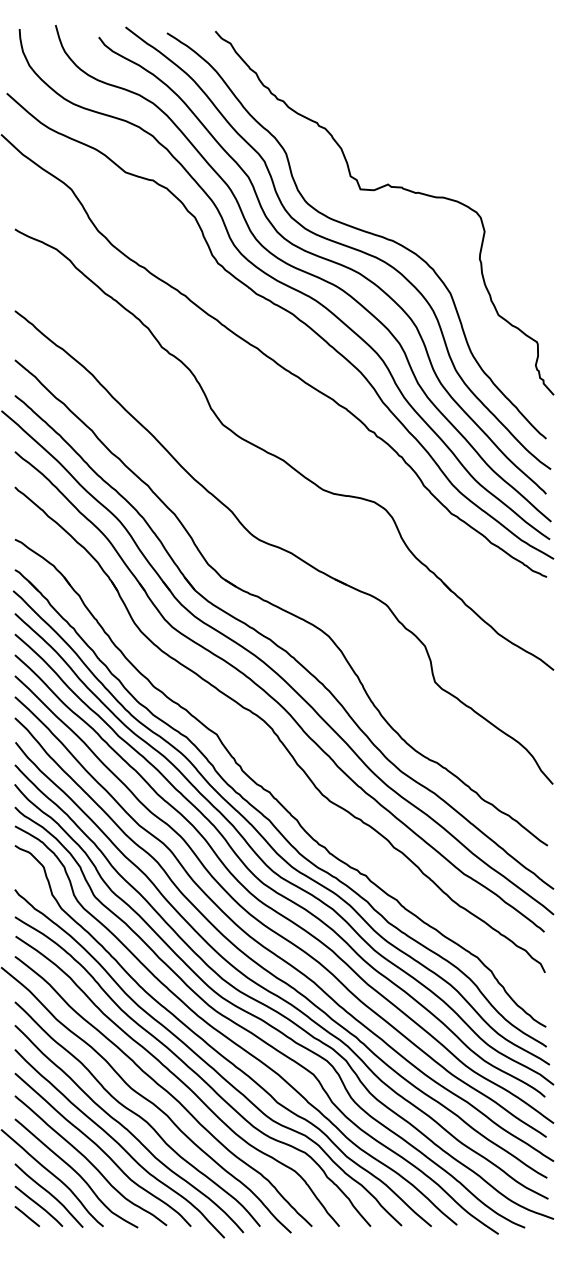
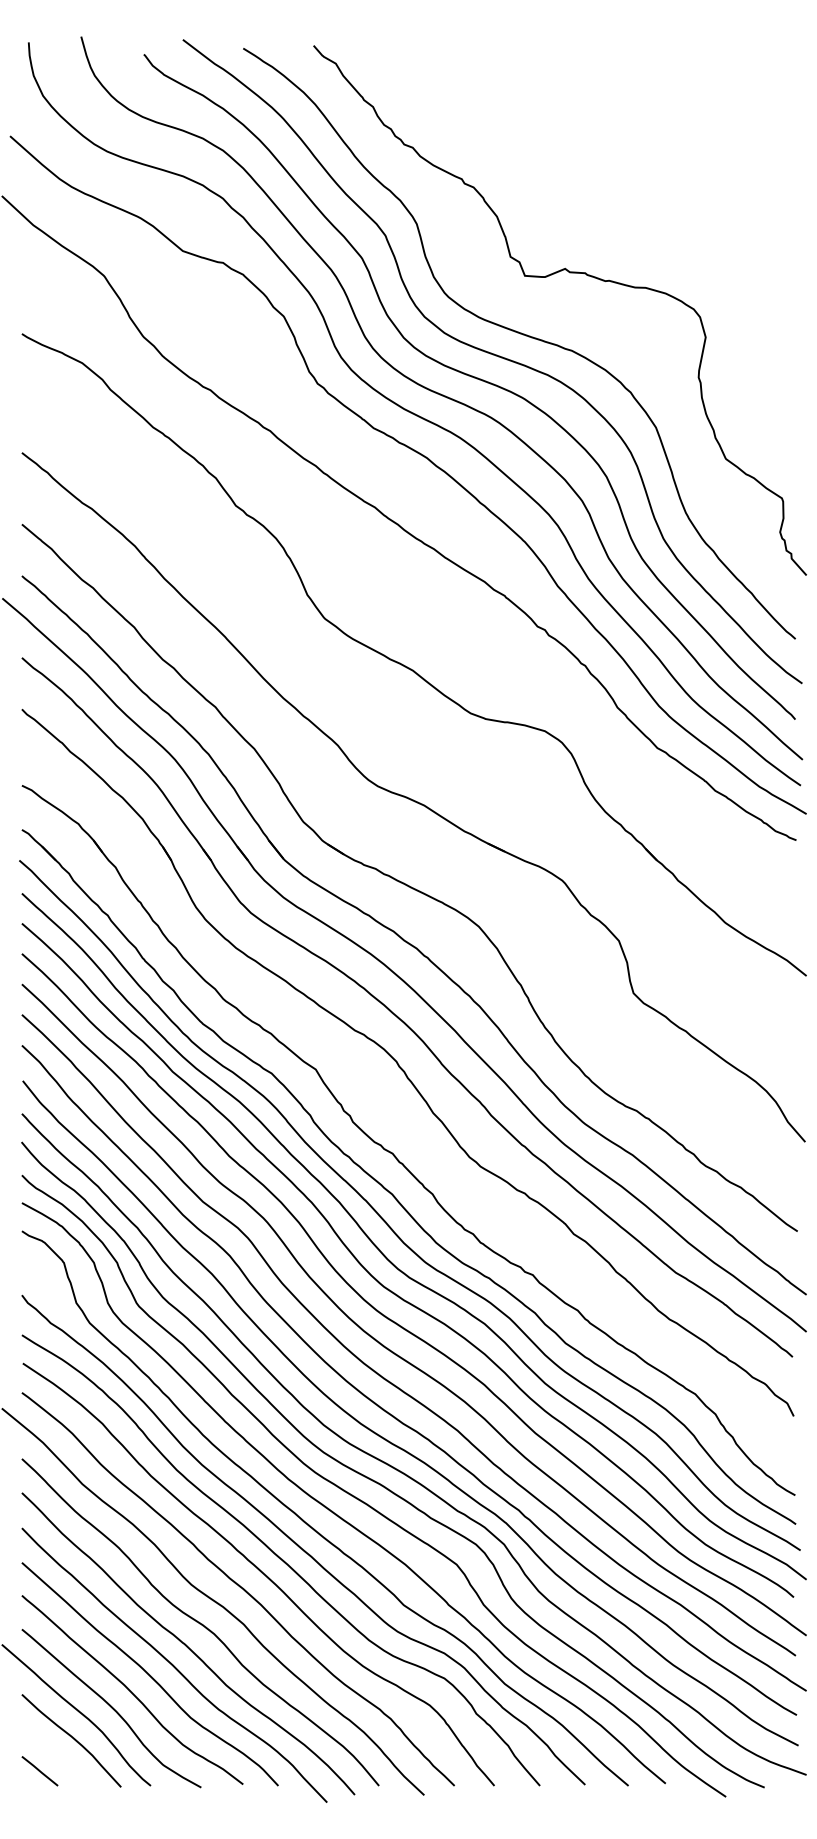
line: (38, 1205) -> (56, 1755), removed

